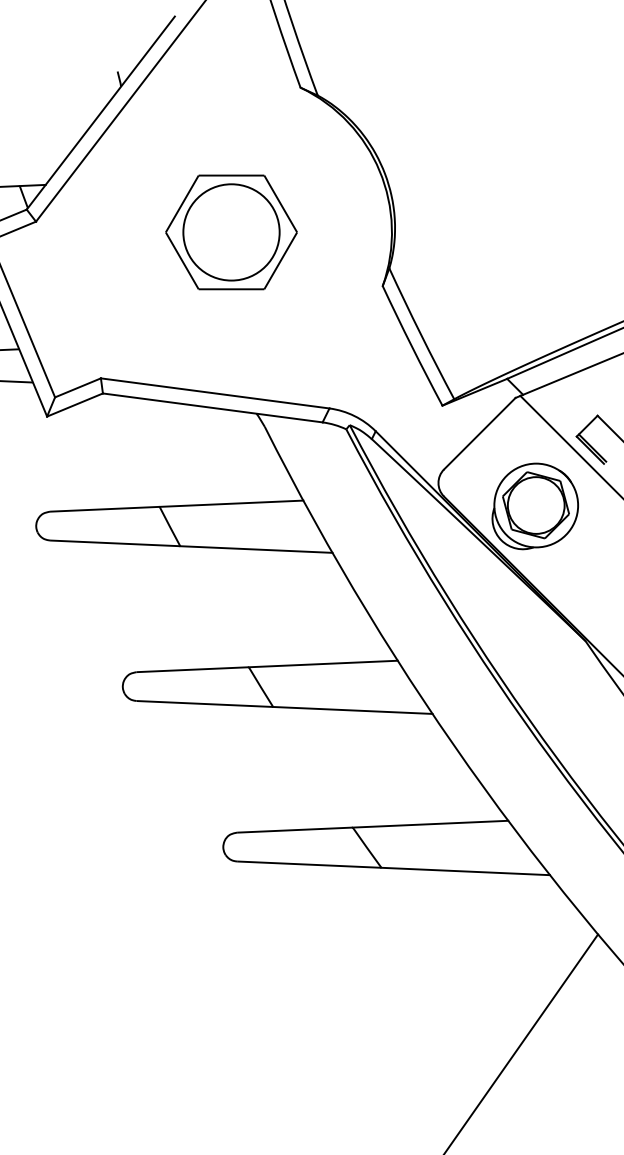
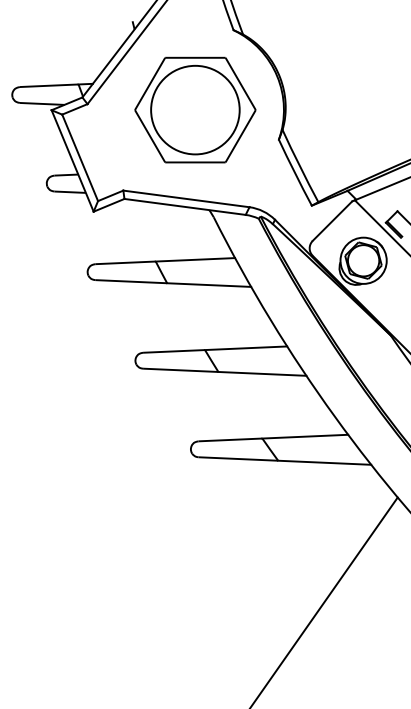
part: (231, 231) -> (195, 109), size x1.67

